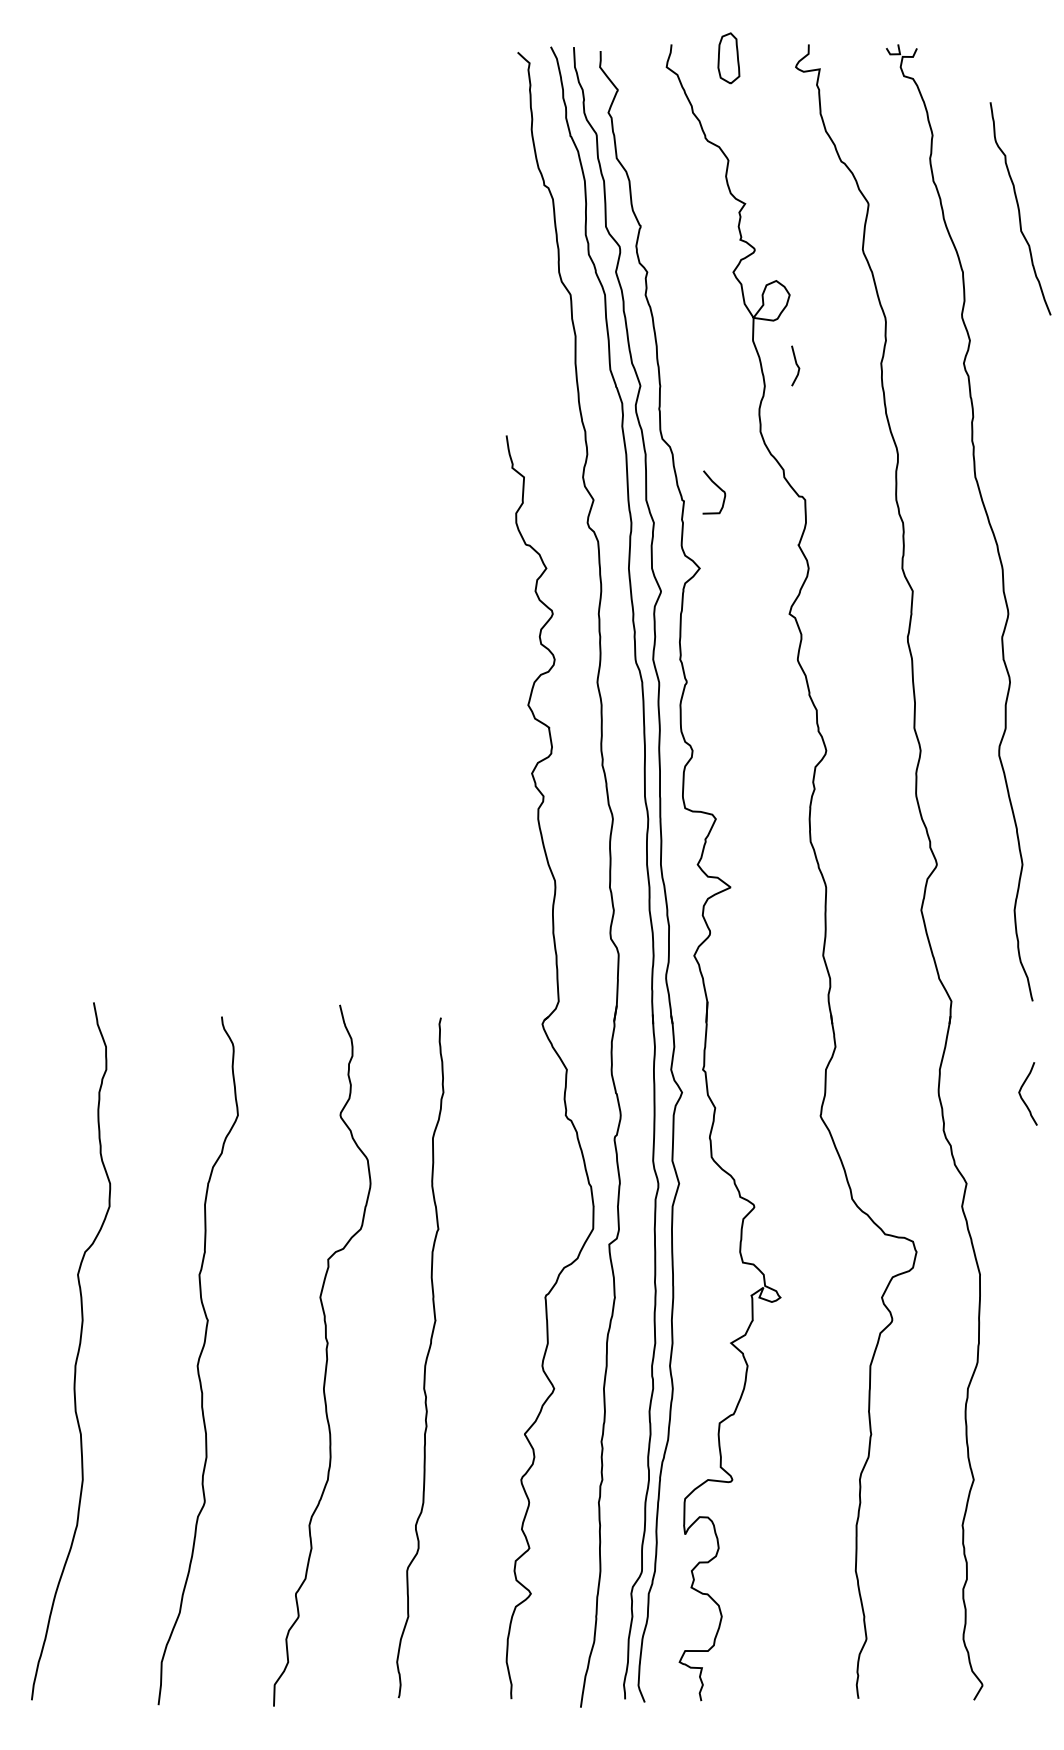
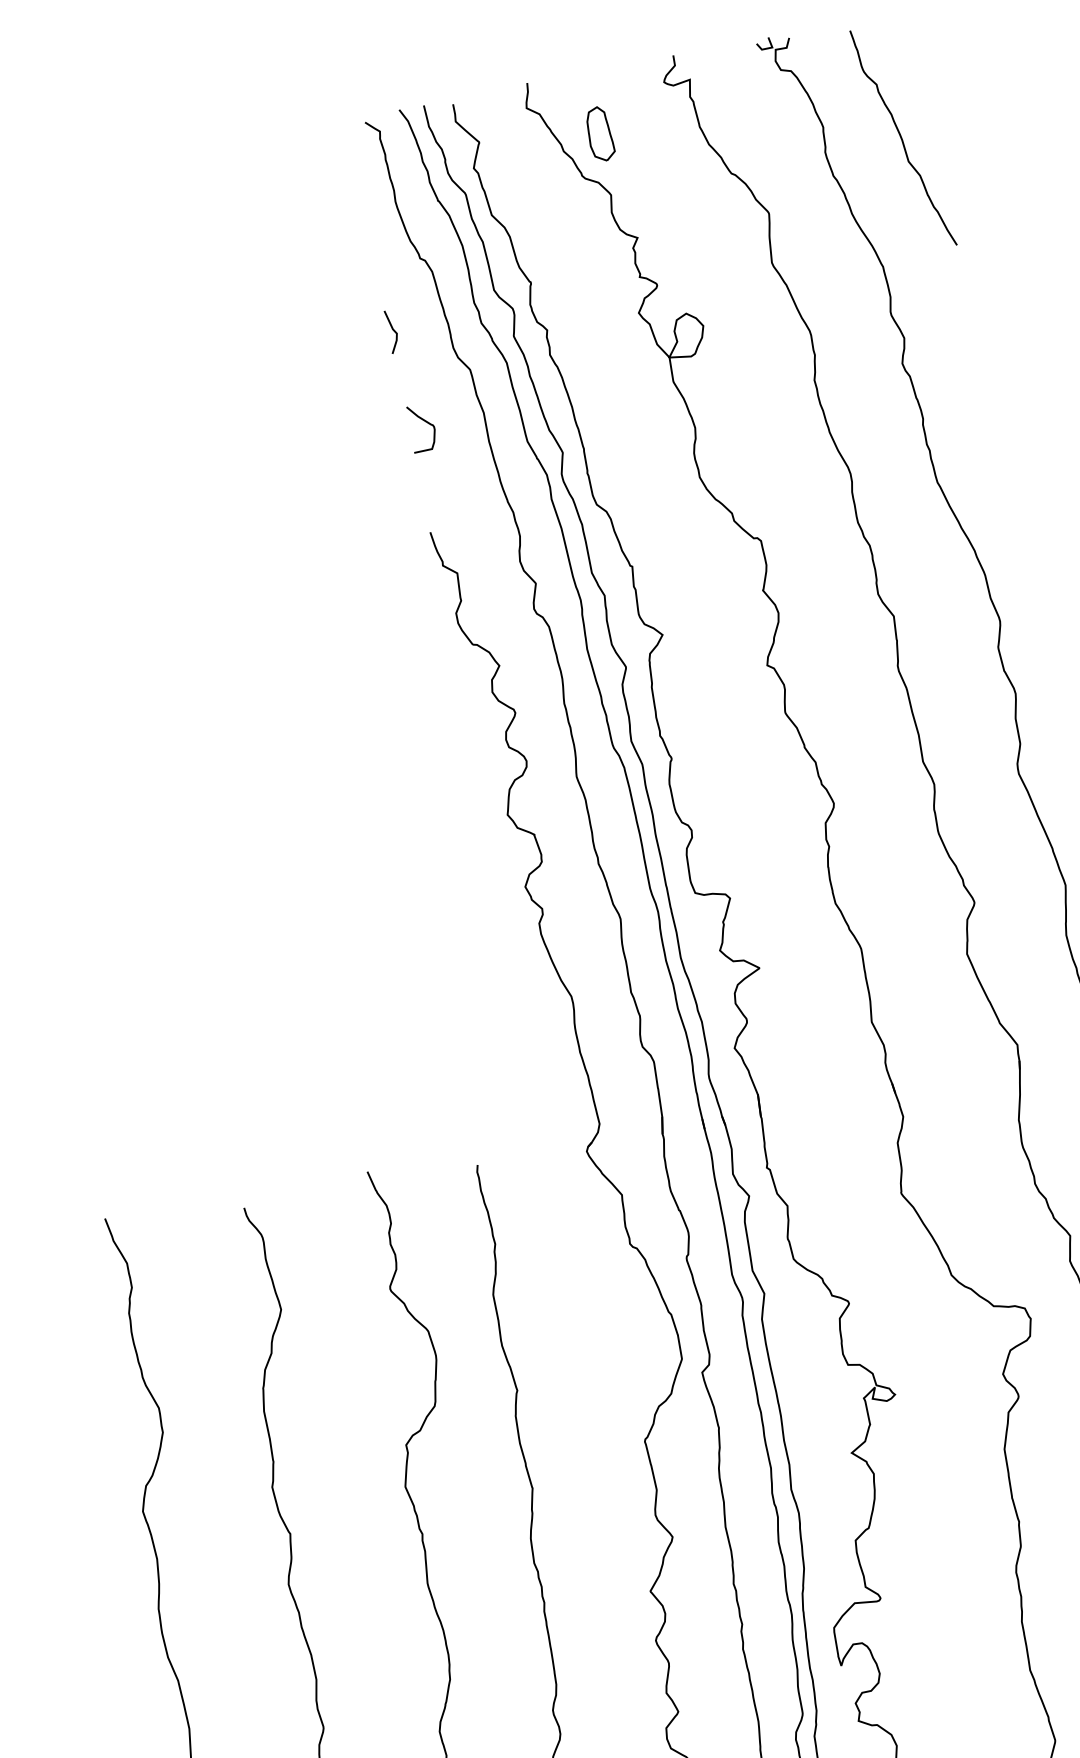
part: (728, 58) -> (599, 134), moved
curve: (1019, 208) -> (902, 137), moved
line: (795, 364) -> (392, 330), moved
curve: (718, 488) -> (426, 422), moved

